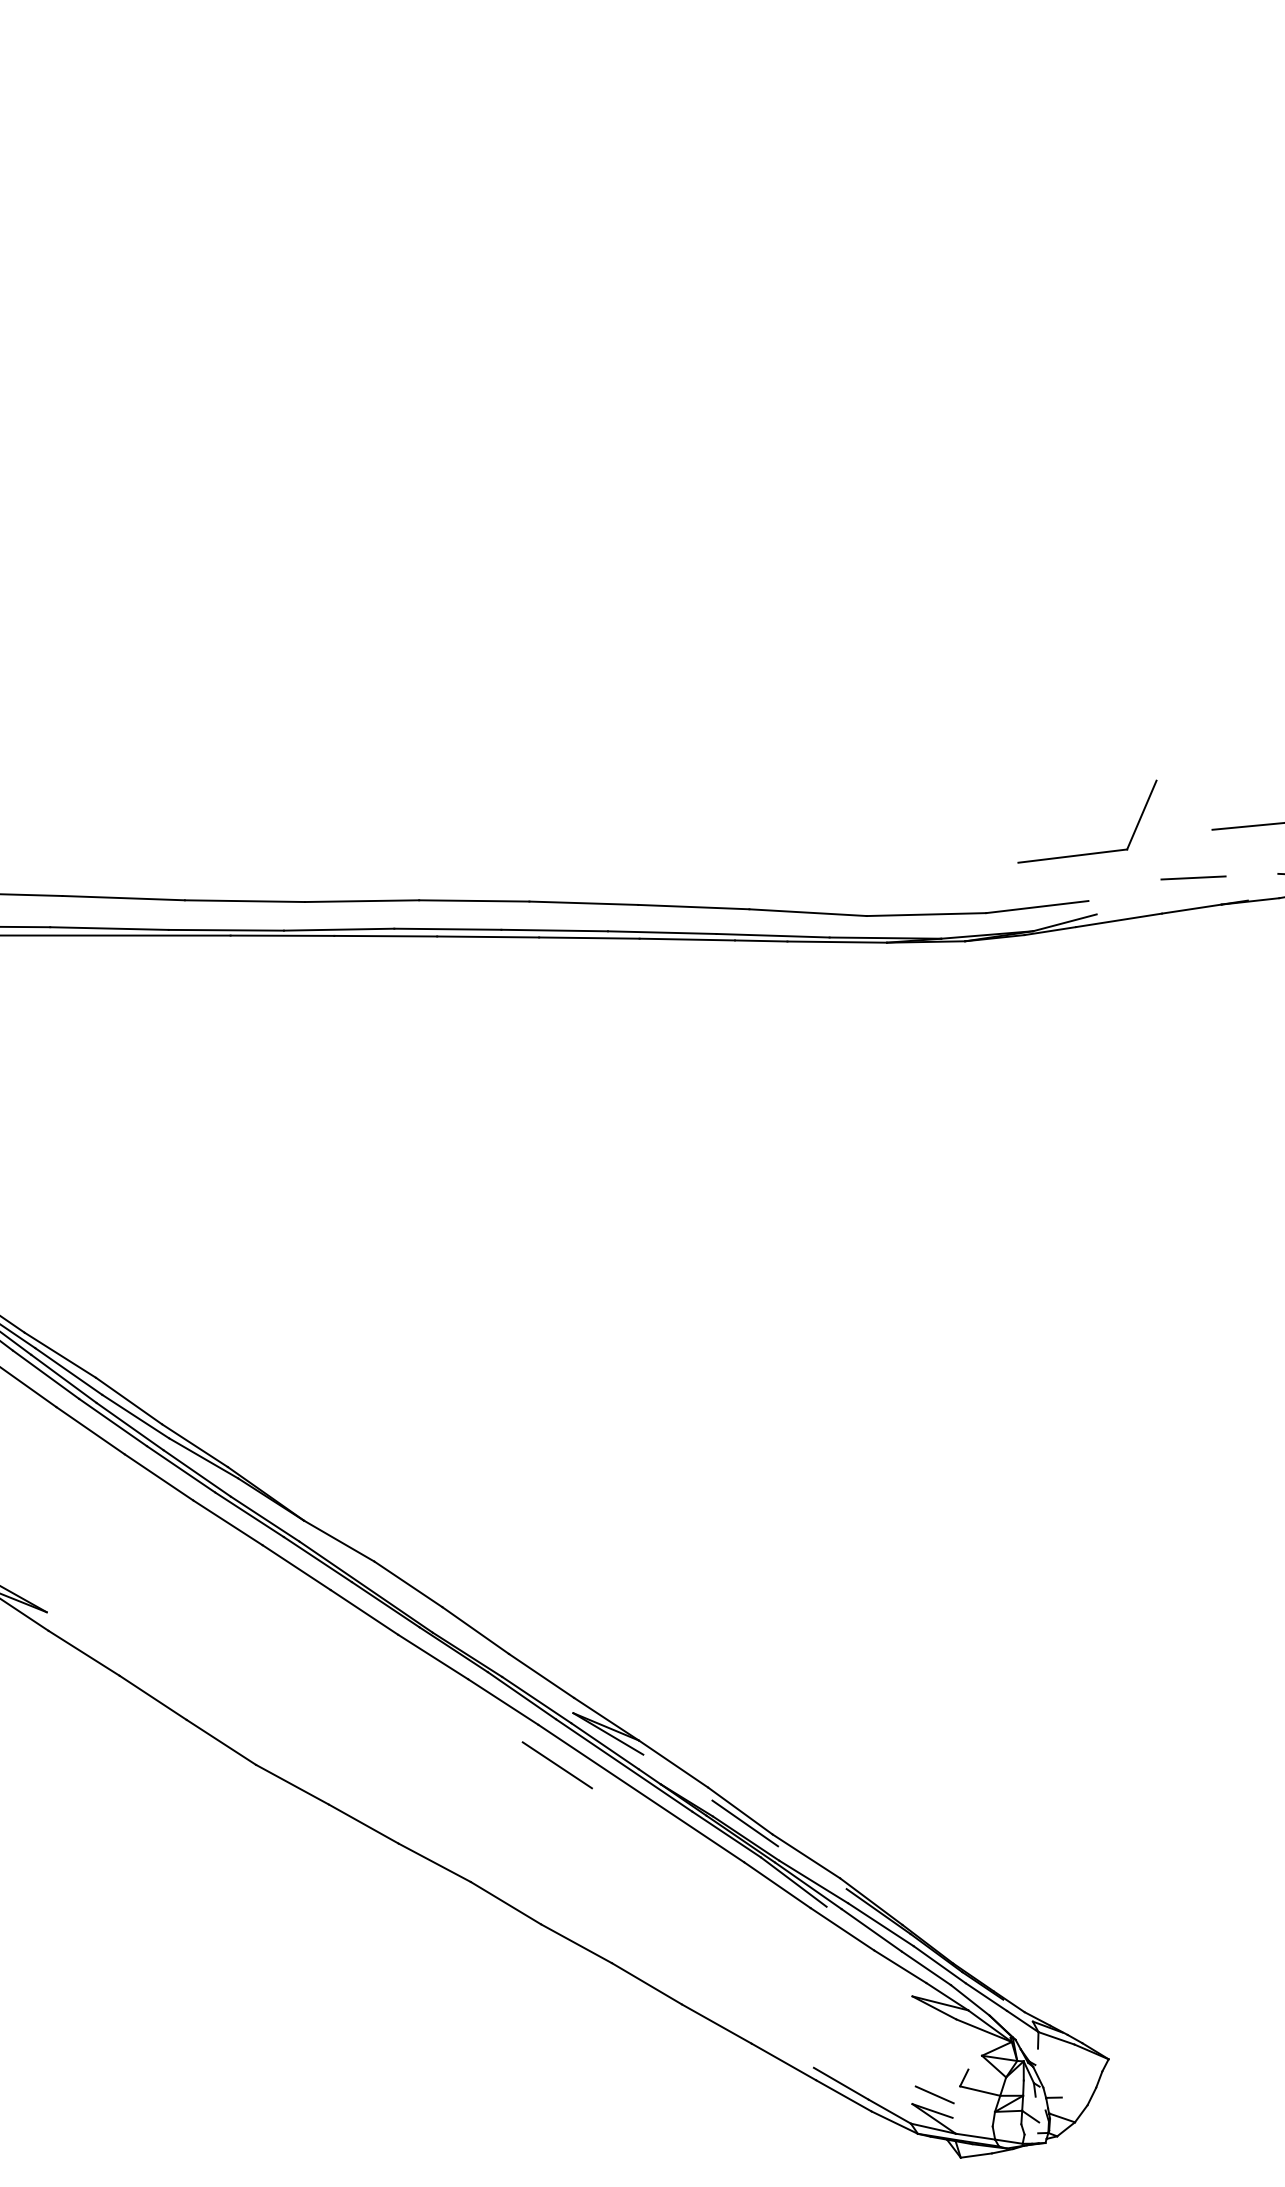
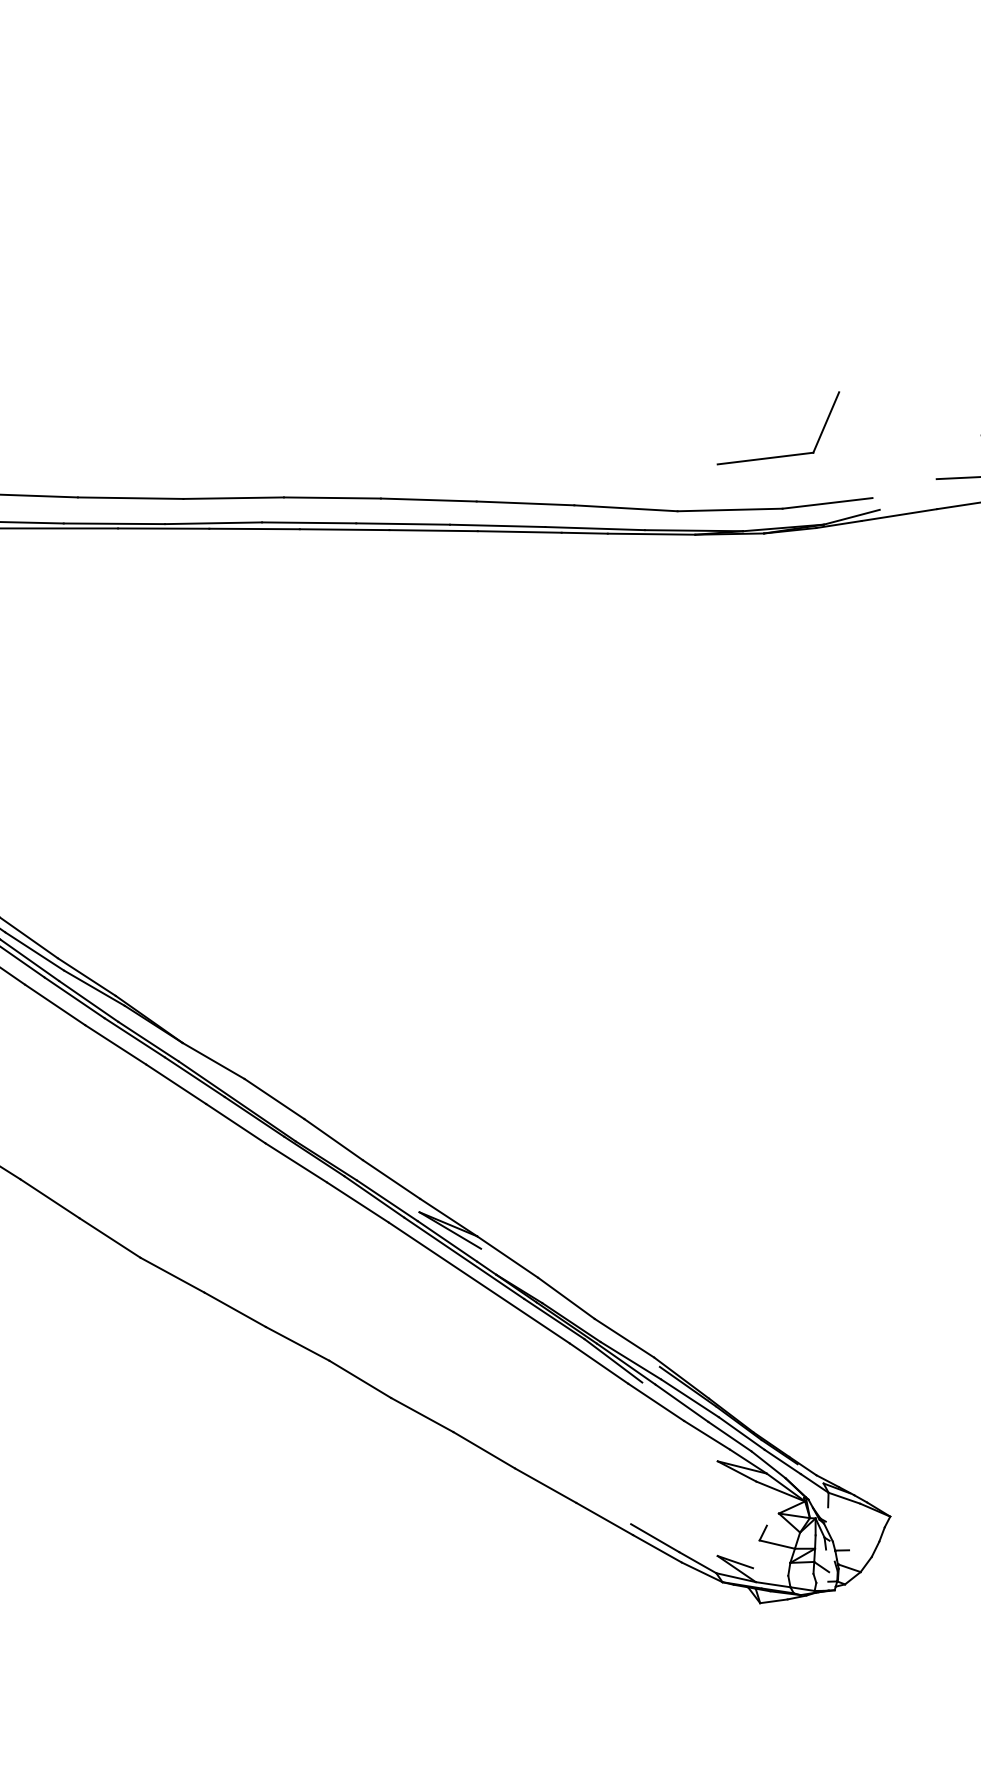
part: (1091, 852) -> (781, 455), moved
line: (556, 1765) -> (404, 1258), removed
line: (745, 1823) -> (570, 1309), removed
line: (934, 2094) -> (737, 1547), removed

